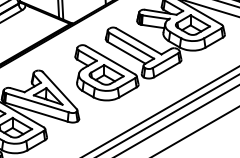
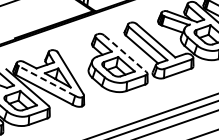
line: (110, 60) -> (125, 53), solid -> dashed
line: (37, 102) -> (47, 80), solid -> dashed

